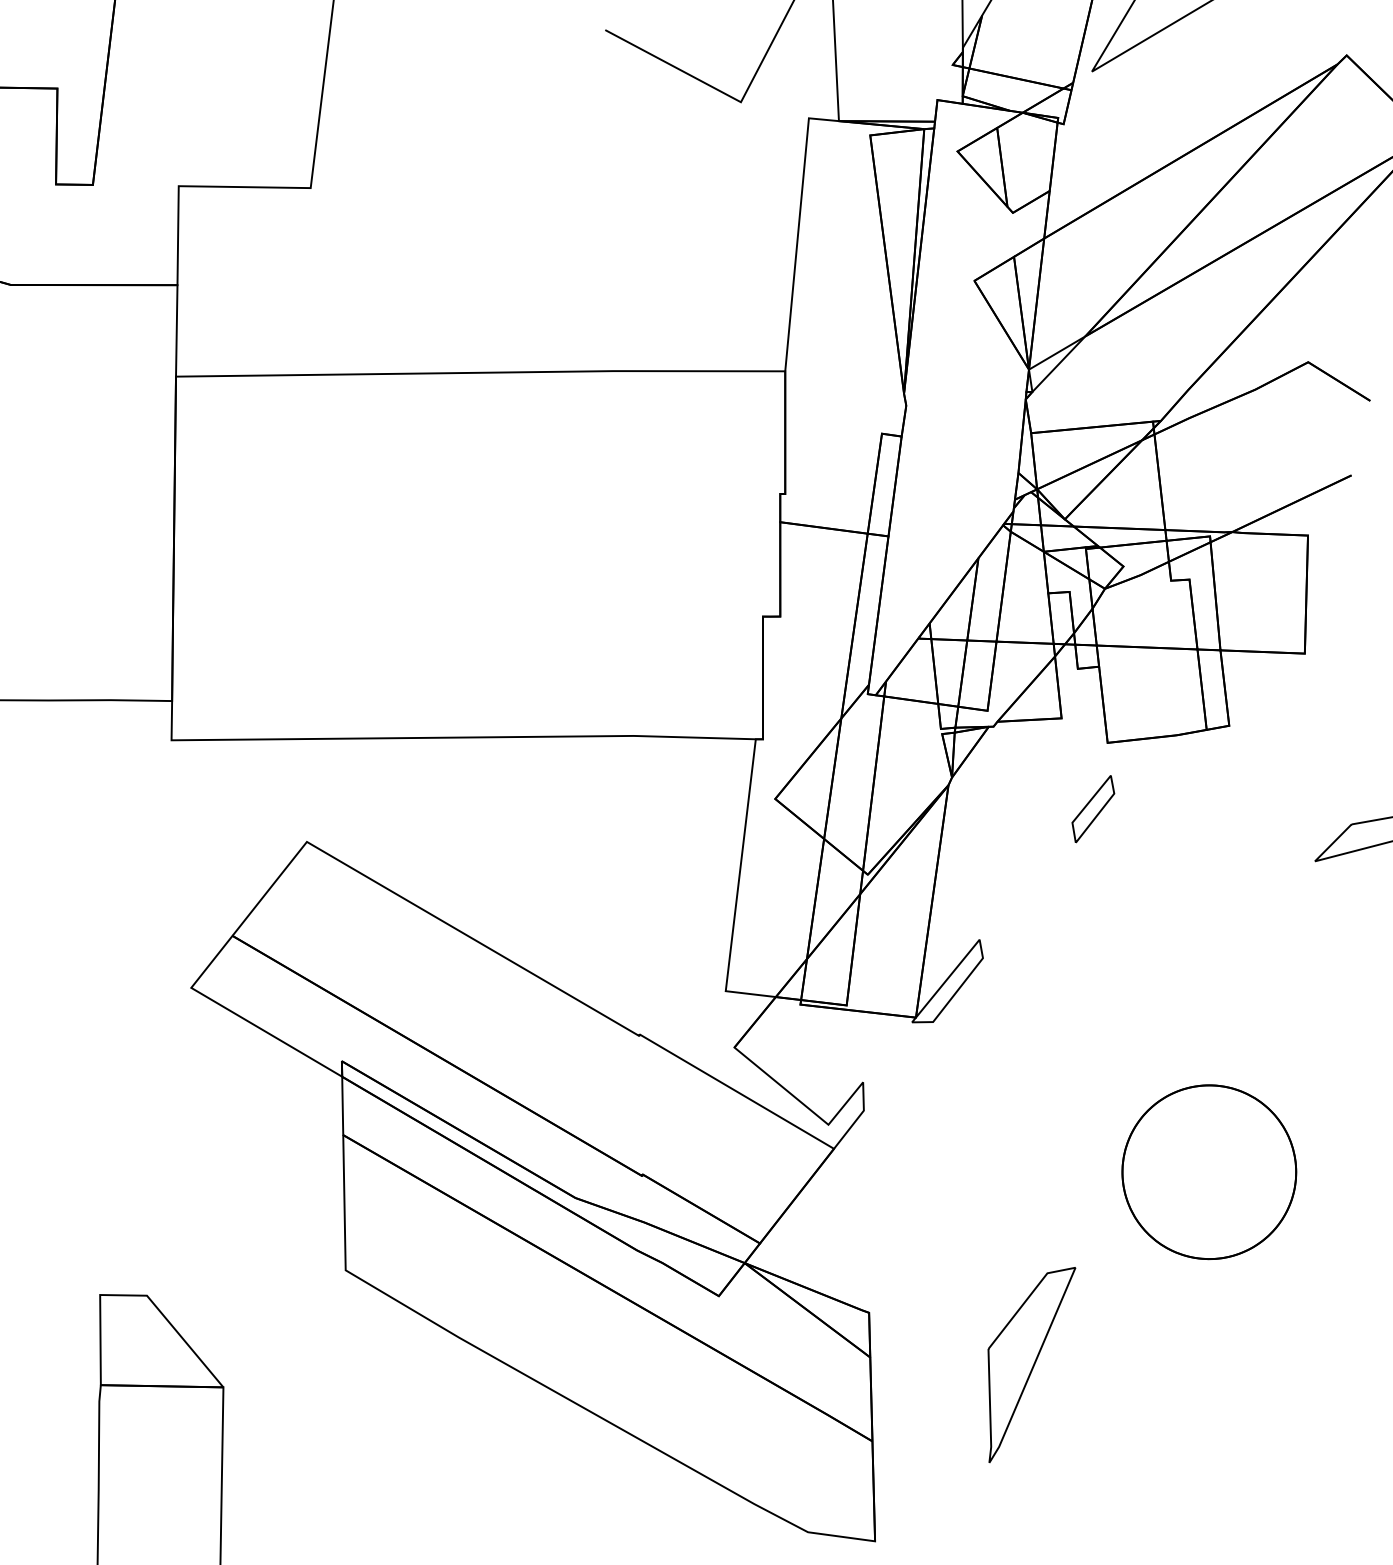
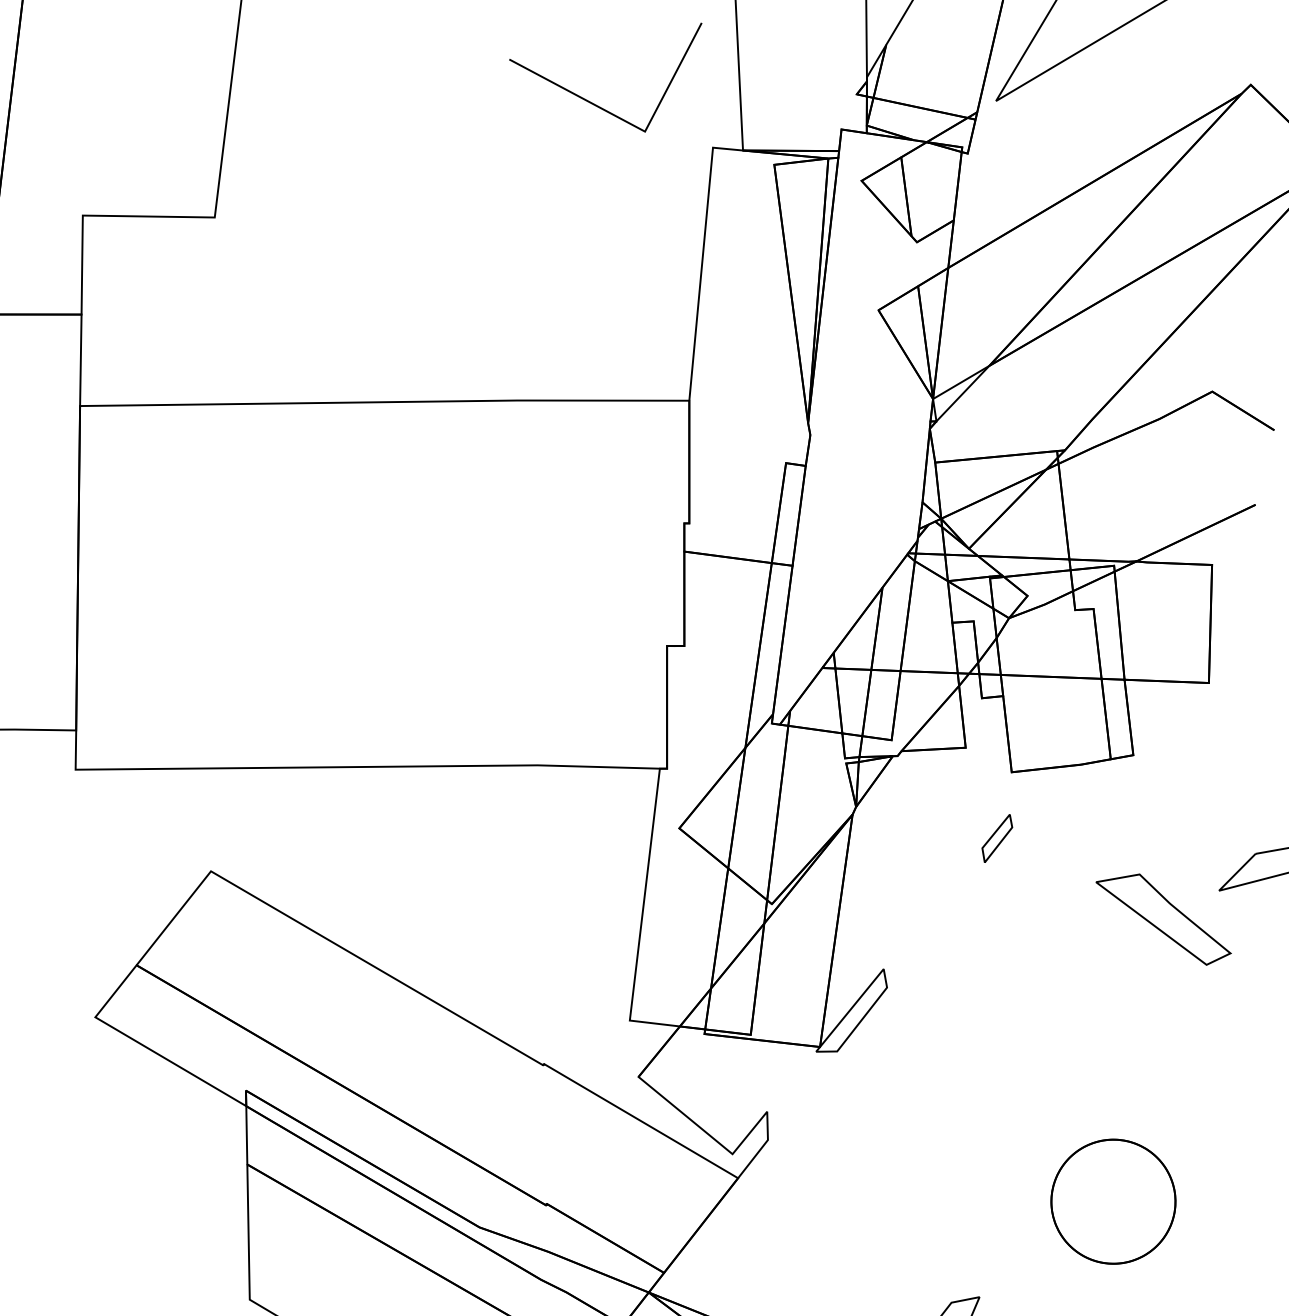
part: (1092, 808) -> (996, 837), size x0.71
part: (1259, 890) -> (1163, 919), added
part: (1209, 1172) -> (1113, 1201), size x0.71

